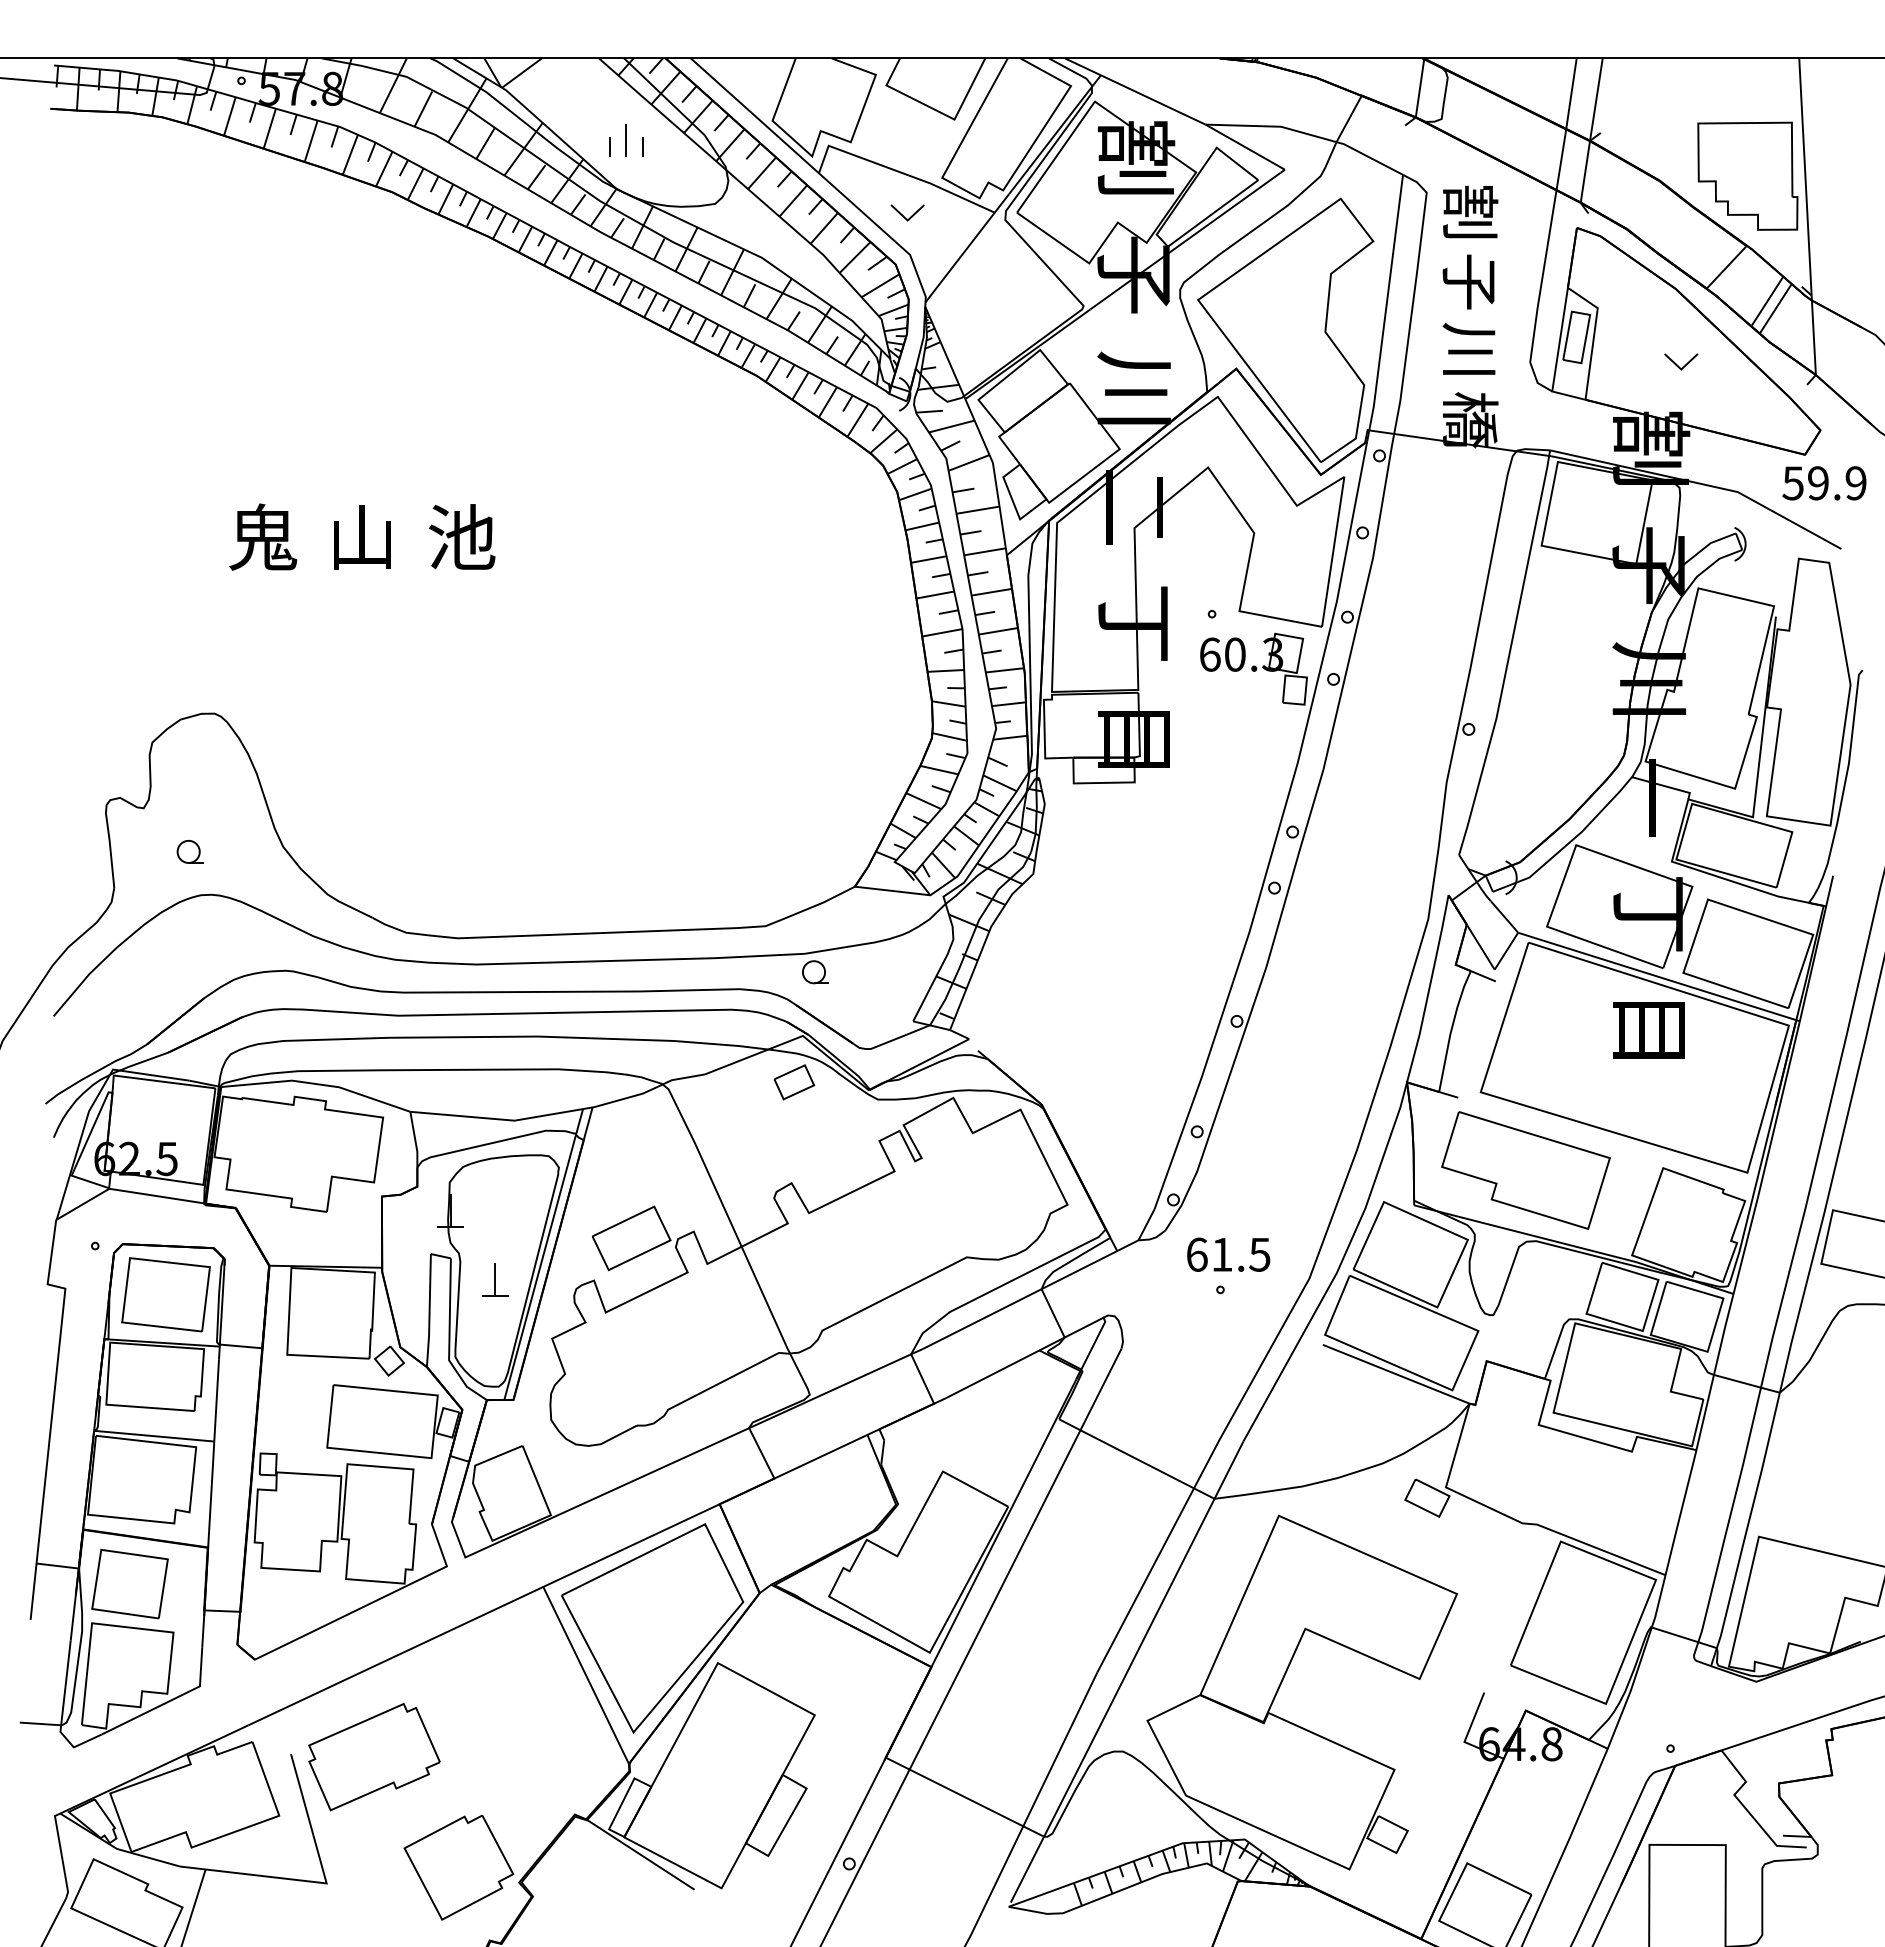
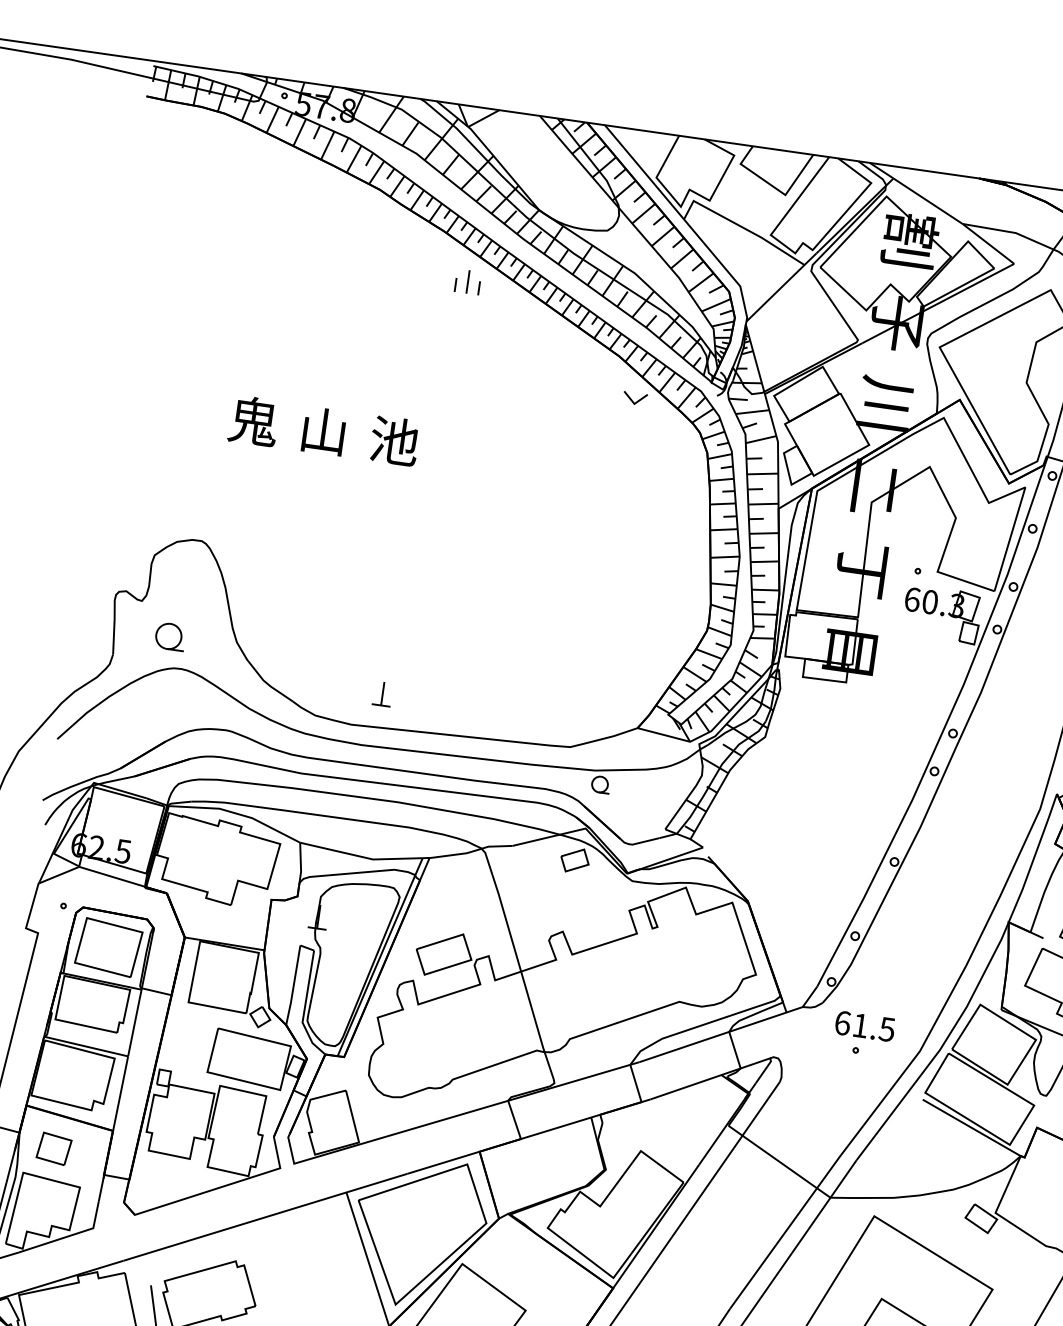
part: (626, 140) -> (468, 282), moved
part: (907, 212) -> (635, 398), moved
part: (189, 851) -> (170, 636), size x1.6
part: (495, 1279) -> (382, 693), moved
part: (129, 1584) -> (53, 1149), size x0.6

